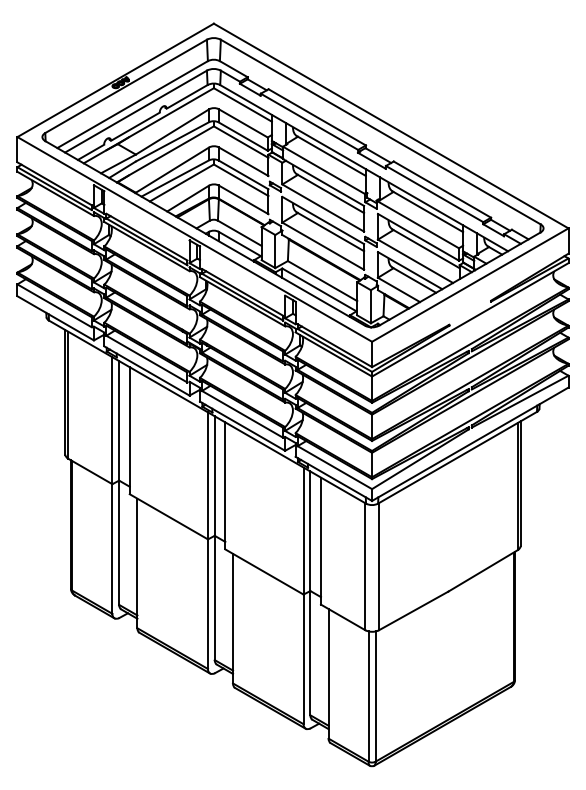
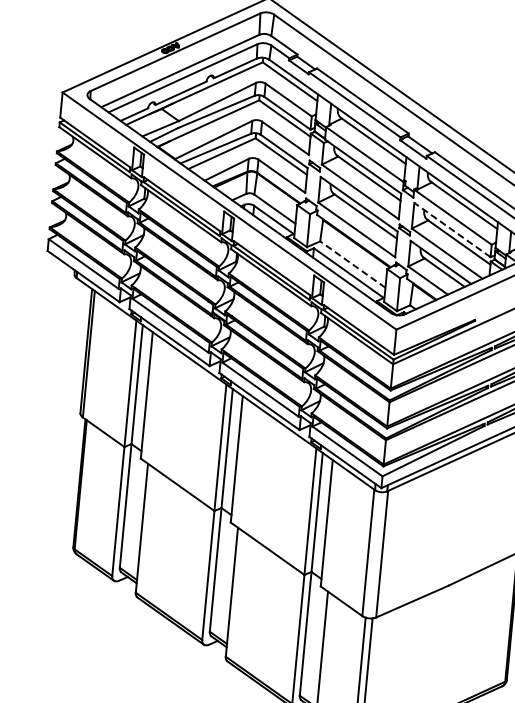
line: (418, 237) -> (452, 230), solid -> dashed
line: (322, 280) -> (352, 263), solid -> dashed

